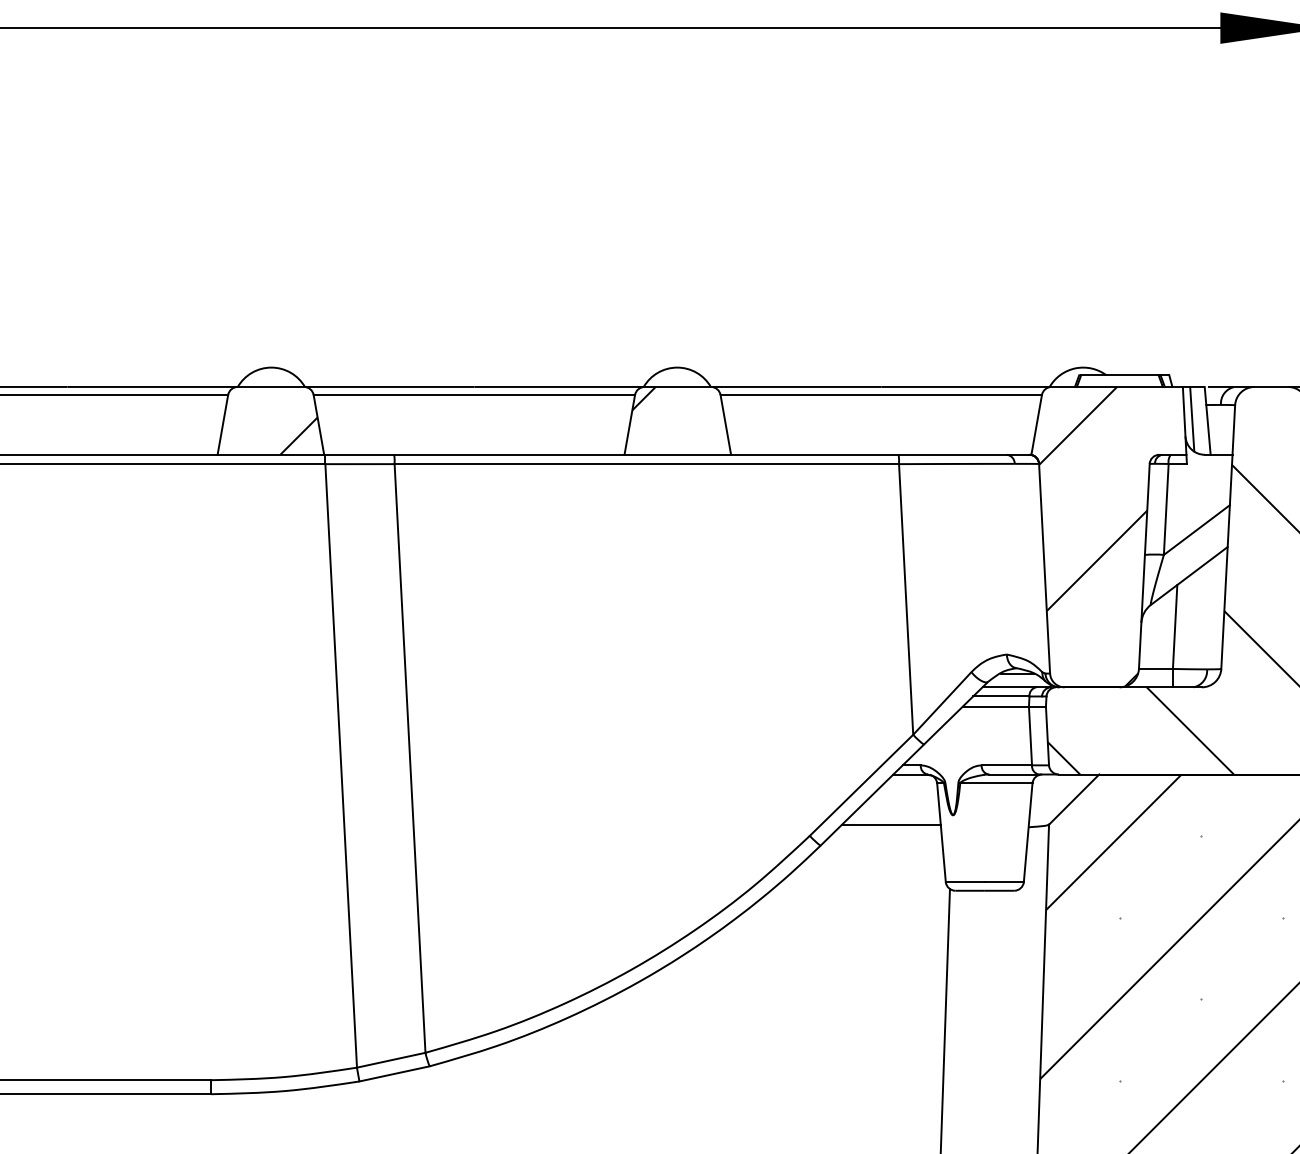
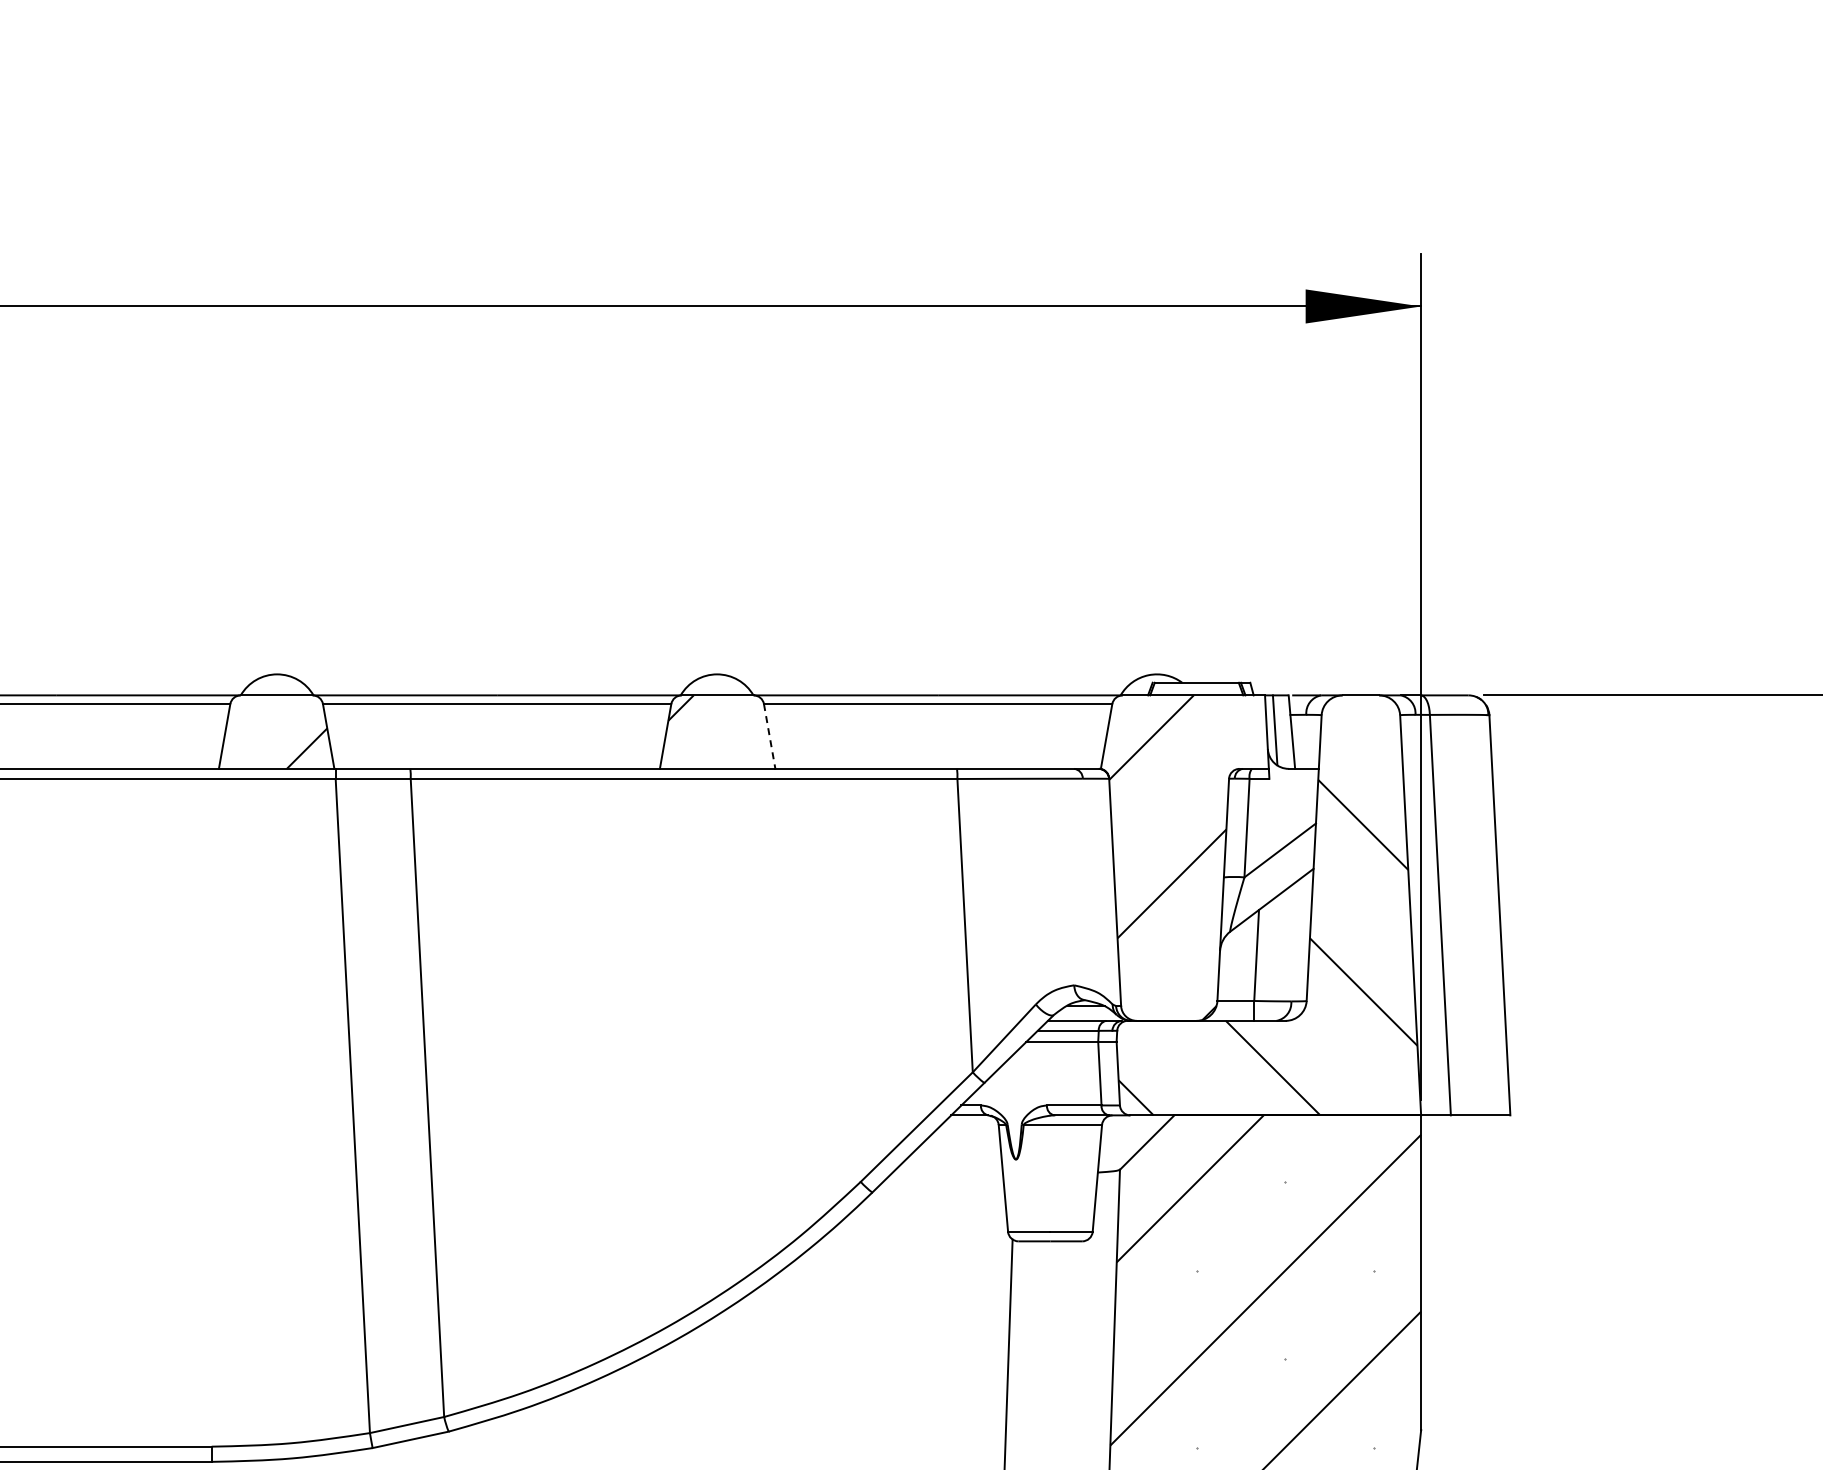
line: (725, 424) -> (769, 736), solid -> dashed
line: (890, 824) -> (948, 1169), removed

